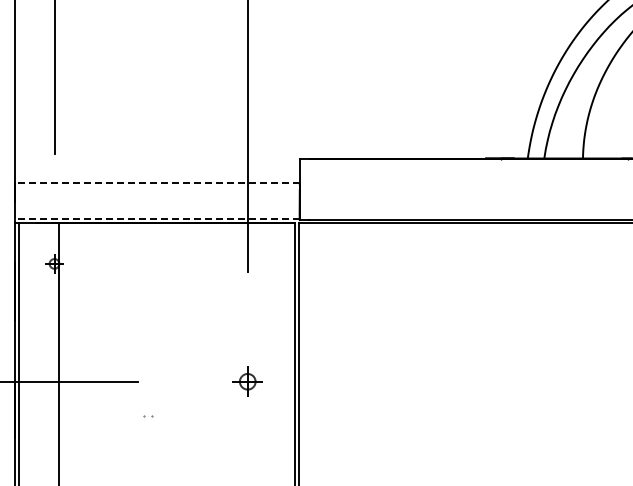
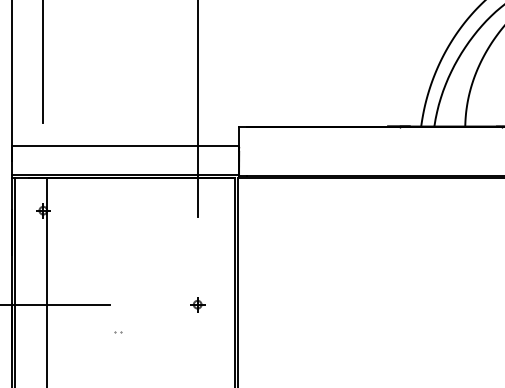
line: (157, 183) -> (125, 146), dashed -> solid
line: (157, 218) -> (125, 174), dashed -> solid
part: (247, 381) -> (197, 304), size x0.62

